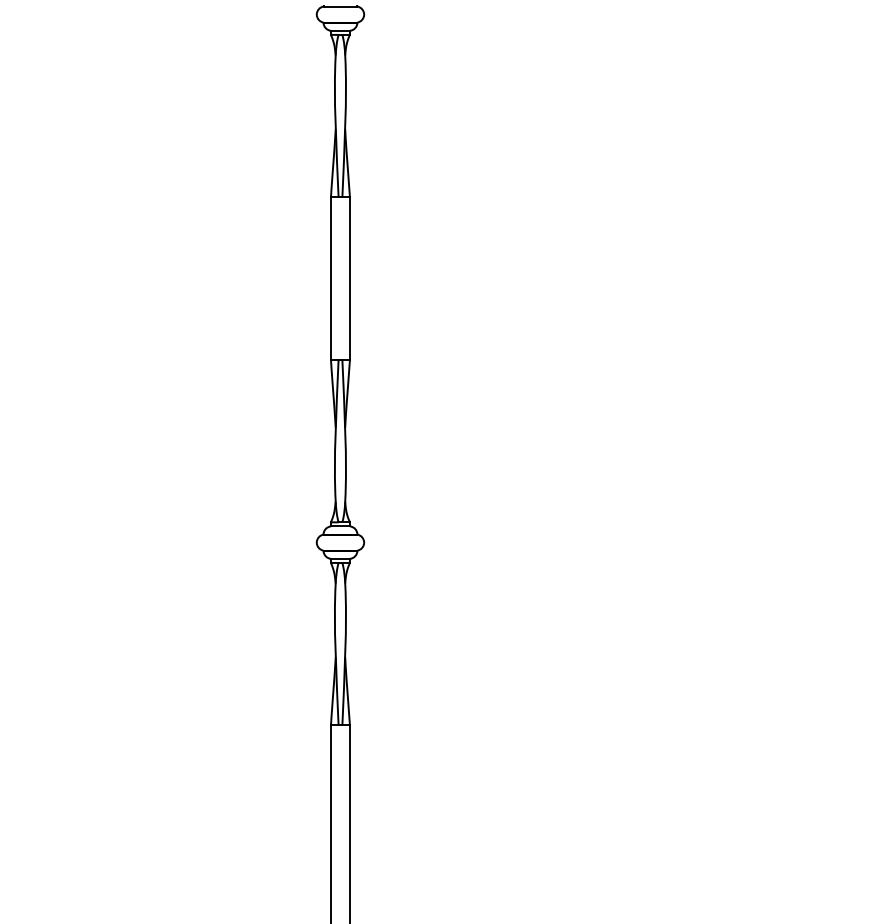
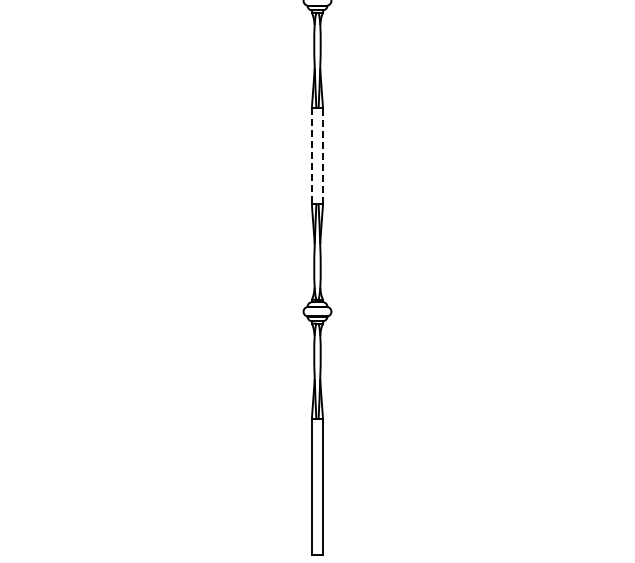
line: (330, 278) -> (311, 156), solid -> dashed
line: (350, 278) -> (323, 156), solid -> dashed

